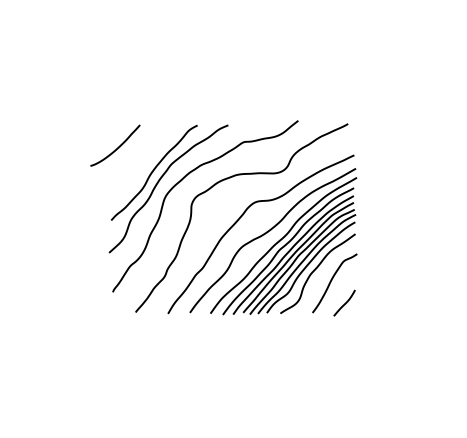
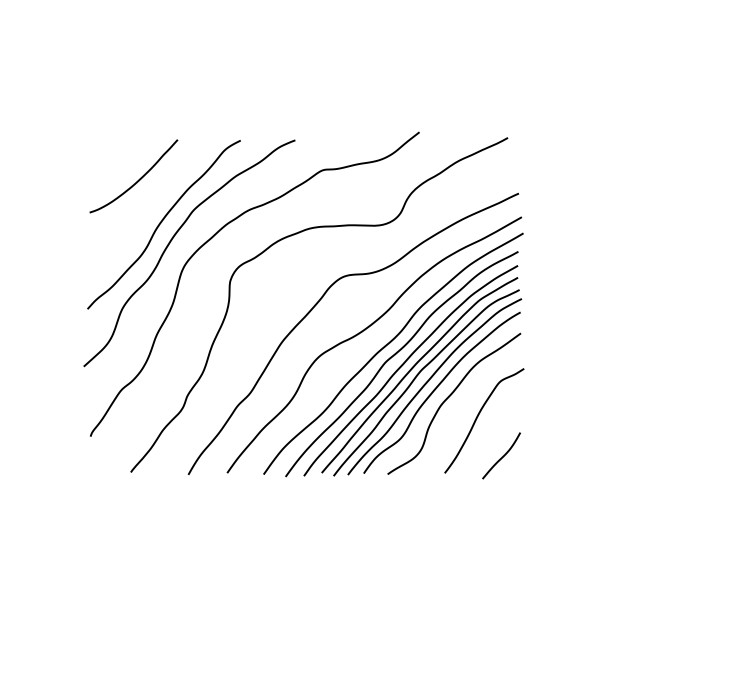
curve: (117, 147) -> (137, 179), moved

